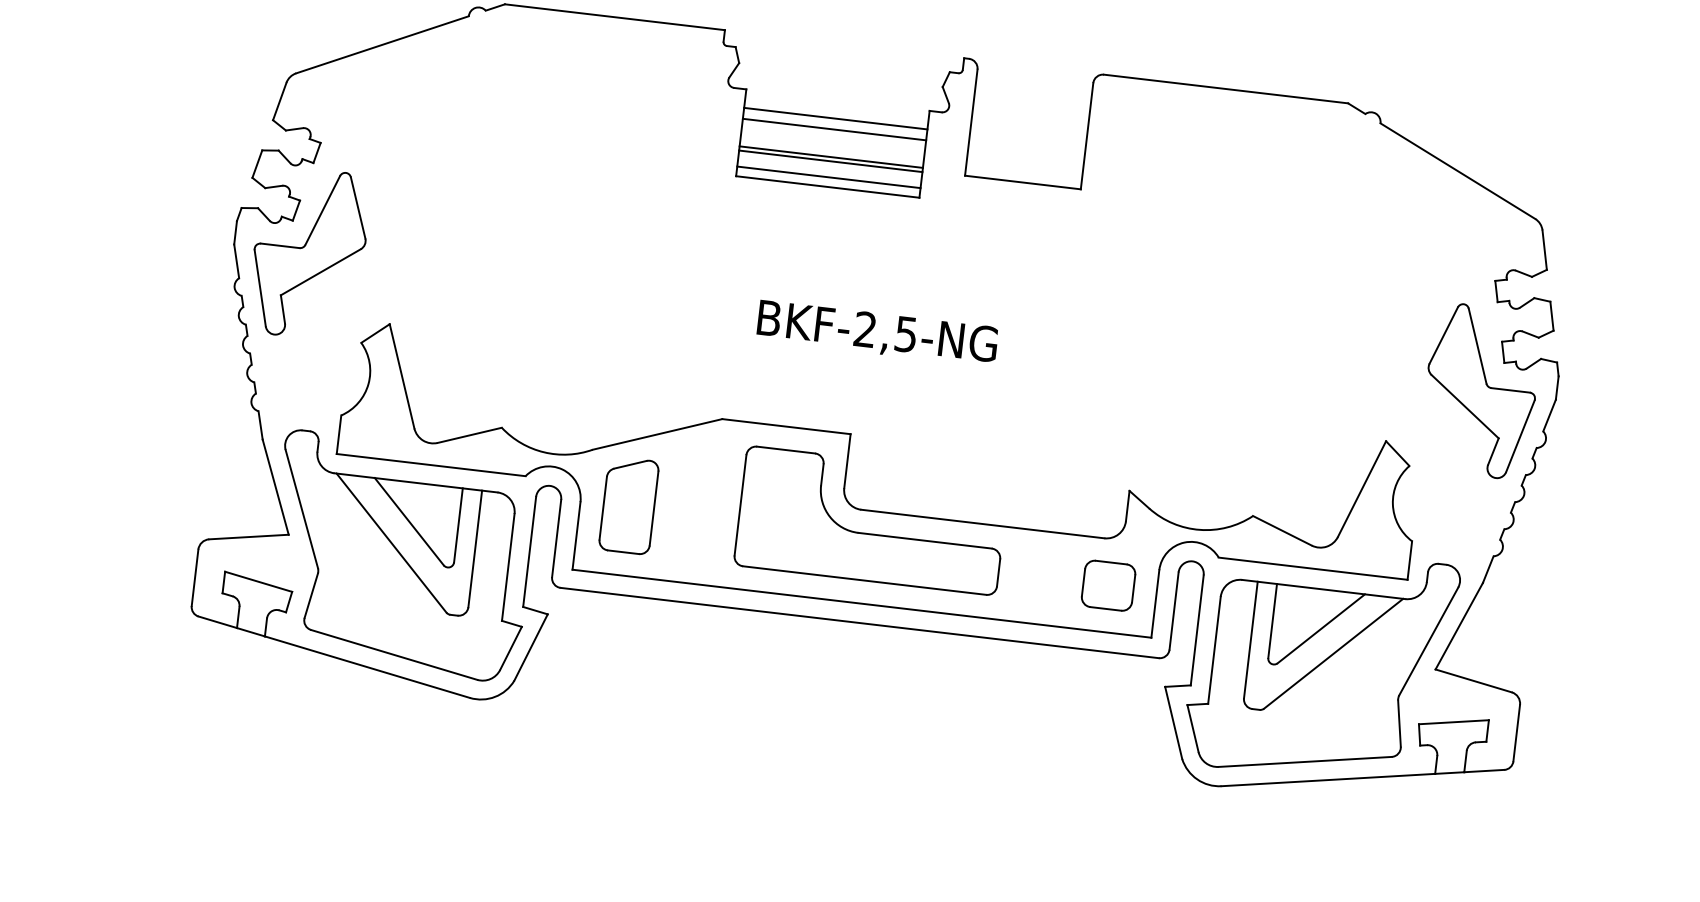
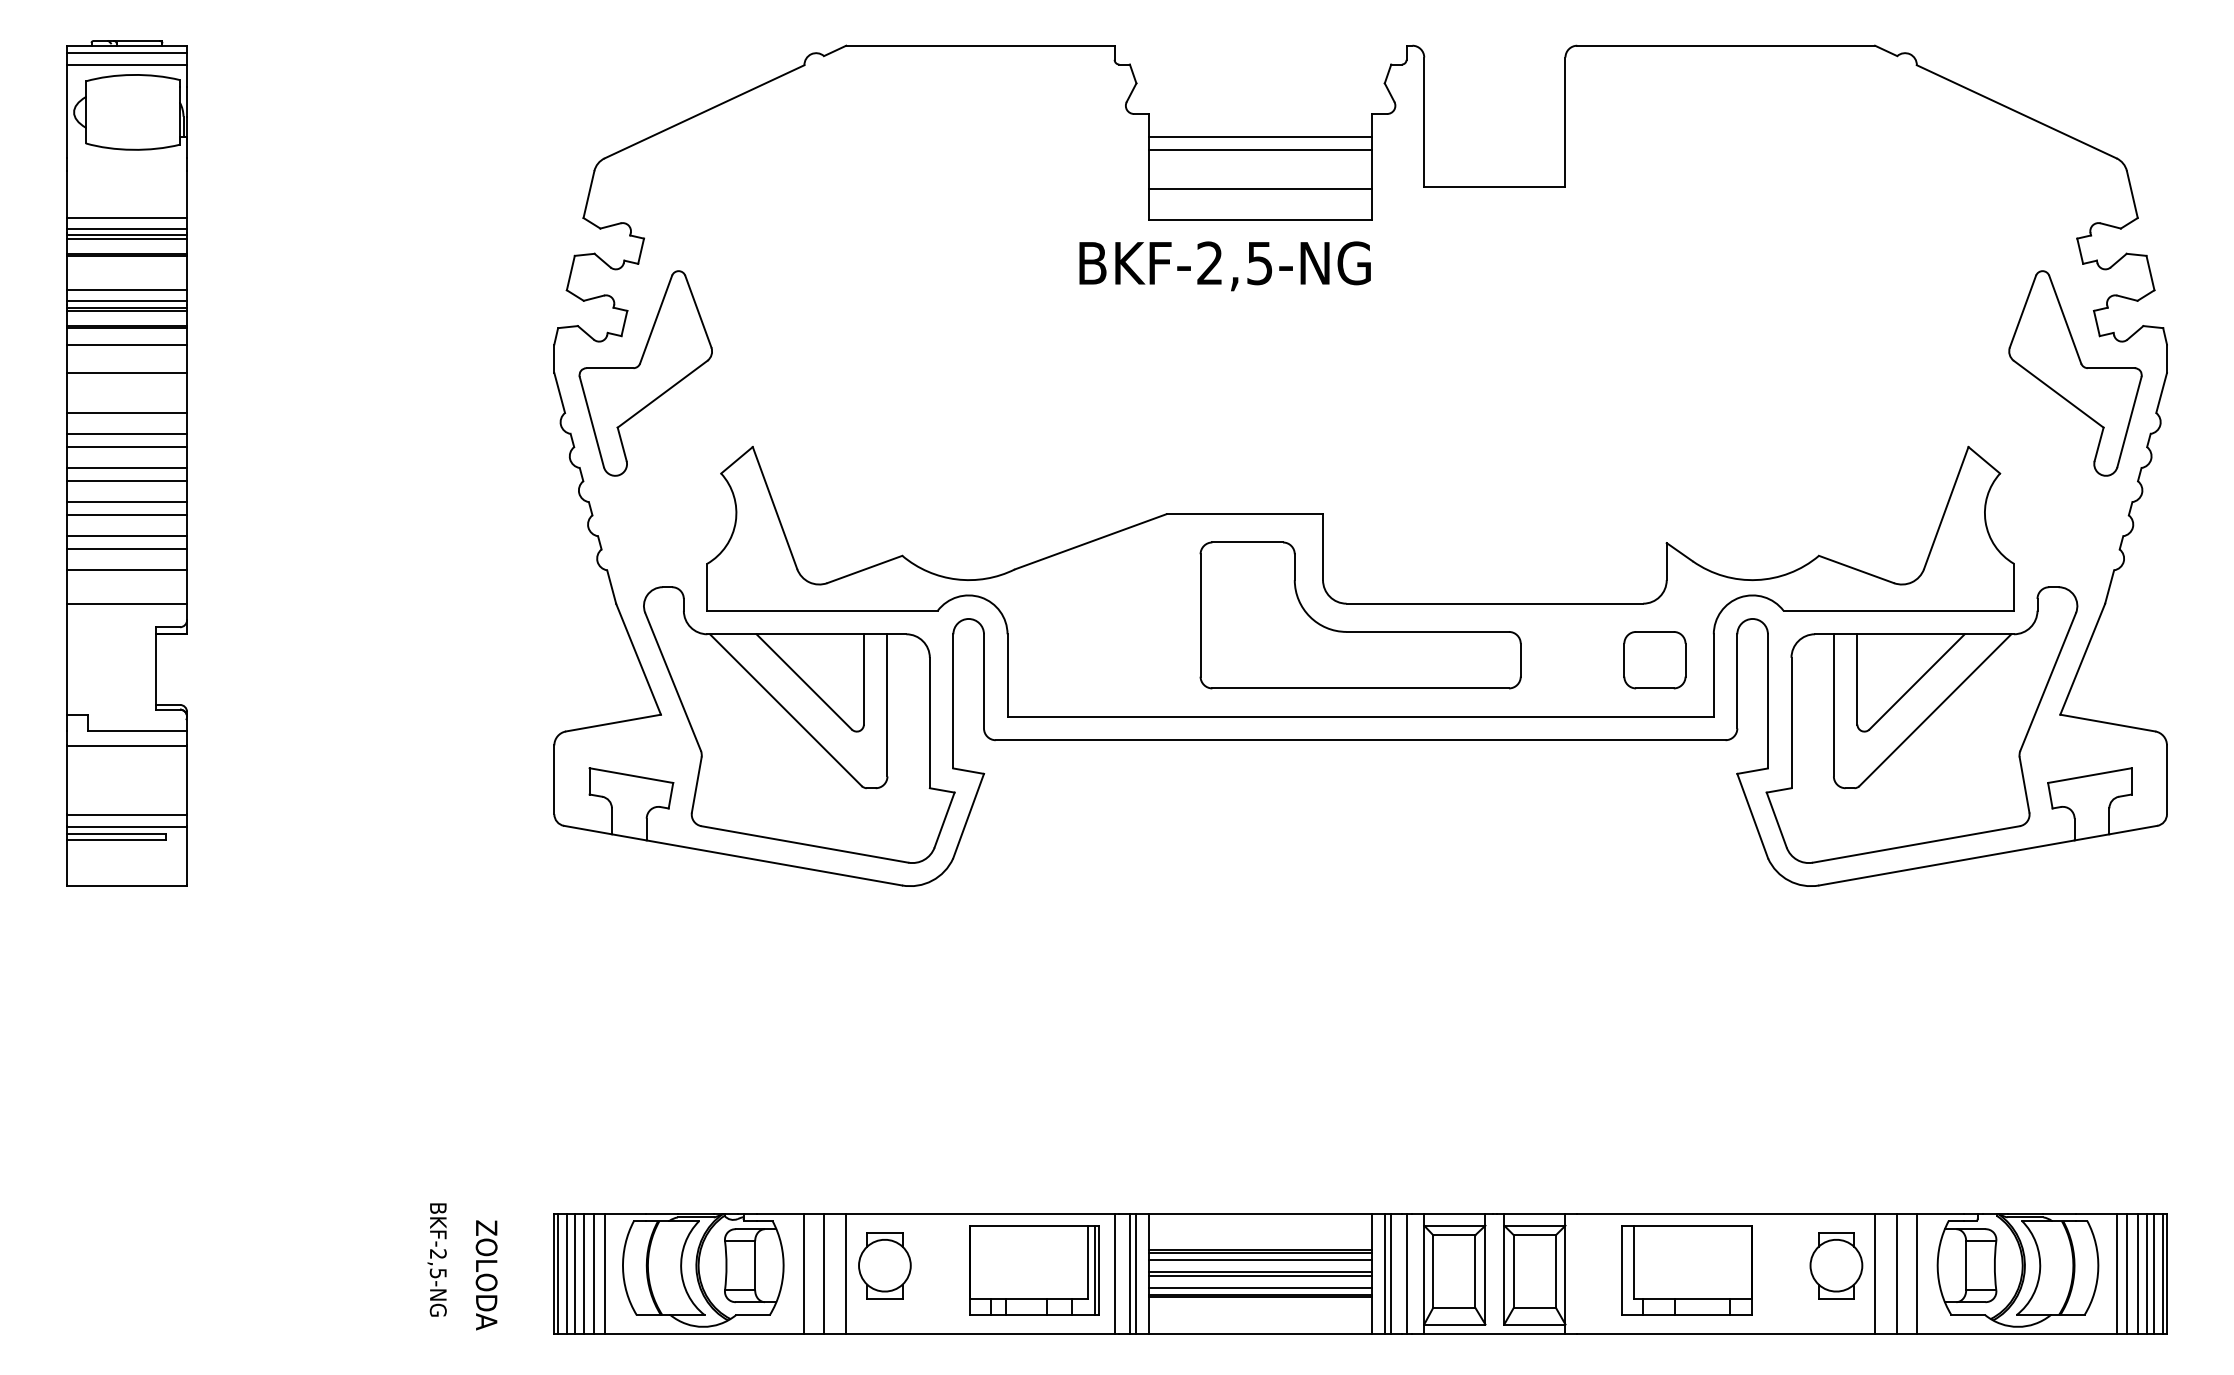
line: (831, 157) -> (1260, 183), removed
line: (828, 177) -> (1260, 208), removed
text: (876, 333) -> (1224, 266), moved
part: (628, 505) -> (1065, 631), removed

